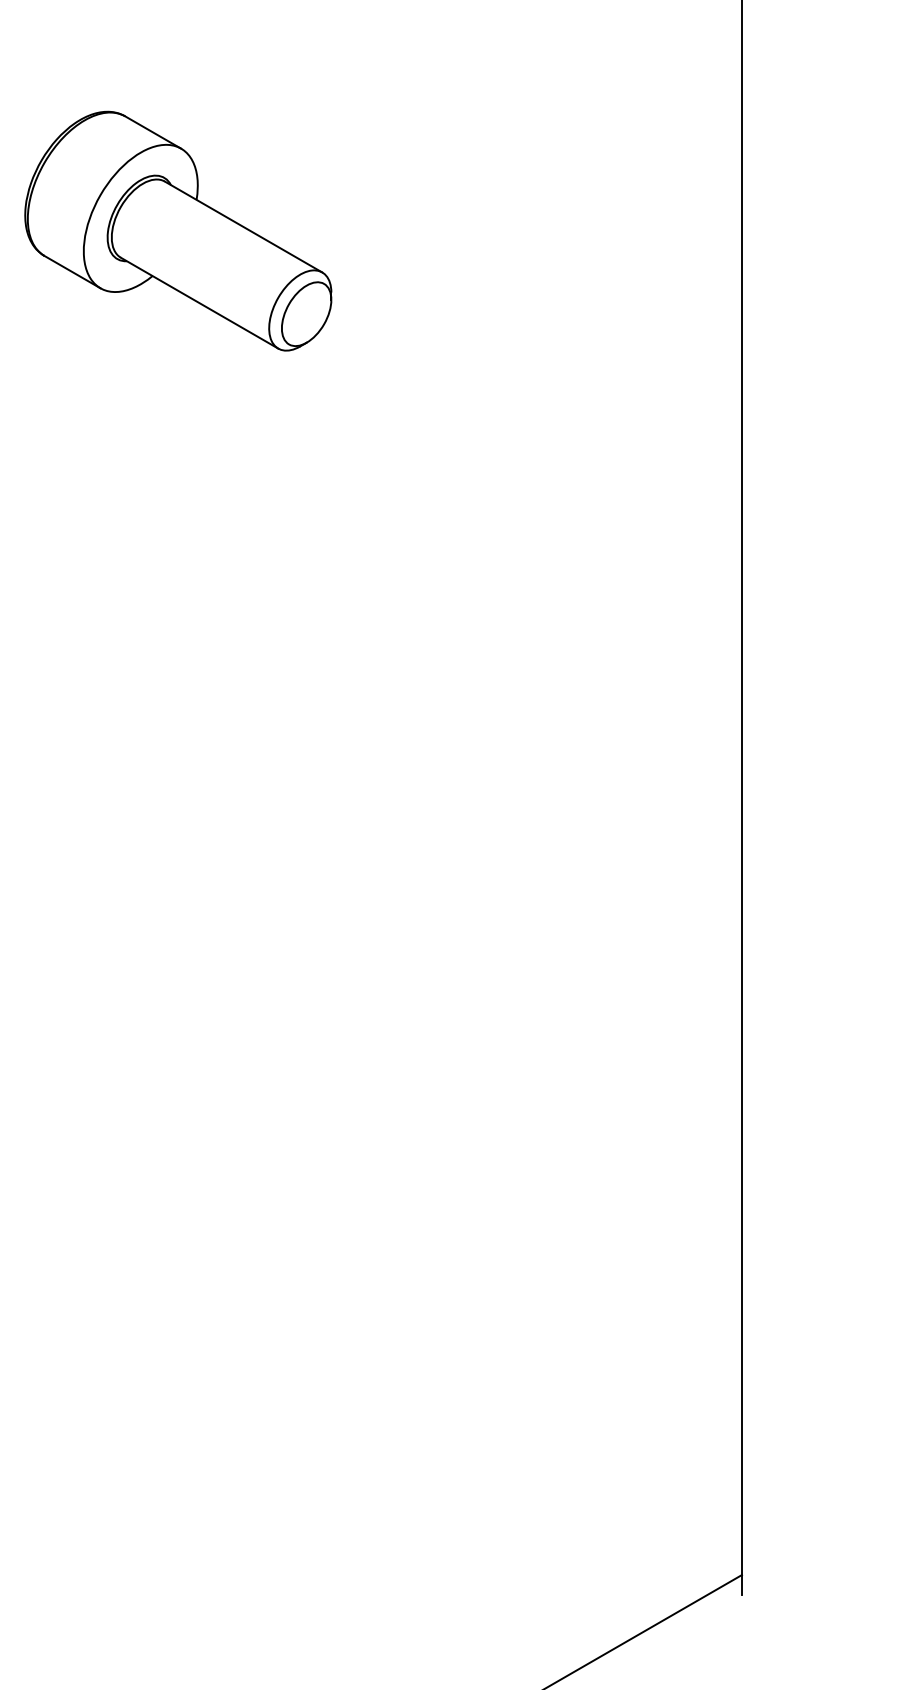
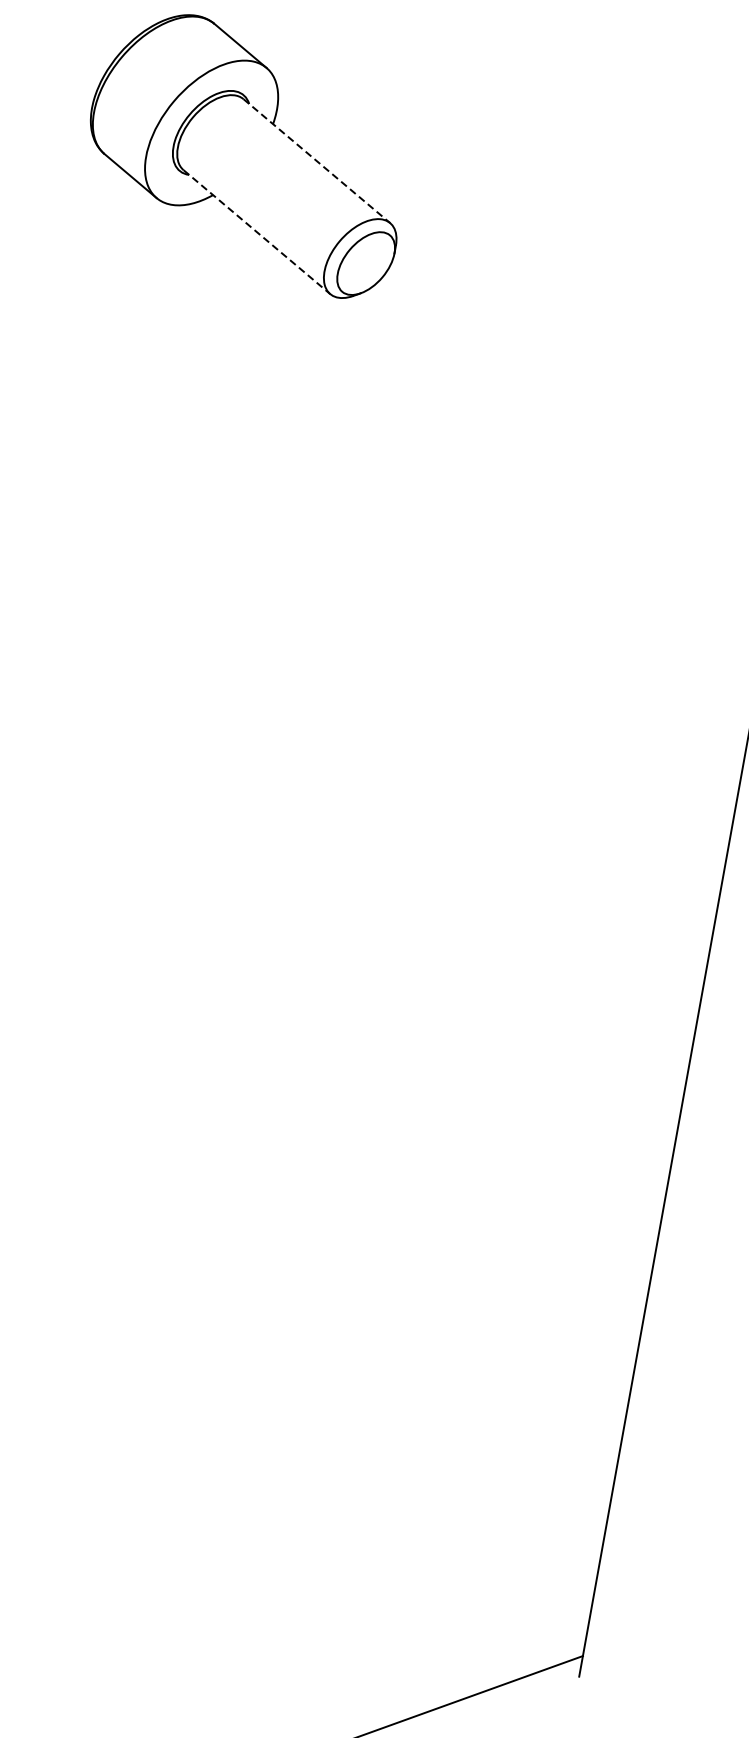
line: (243, 227) -> (316, 161), solid -> dashed
line: (199, 303) -> (256, 232), solid -> dashed

